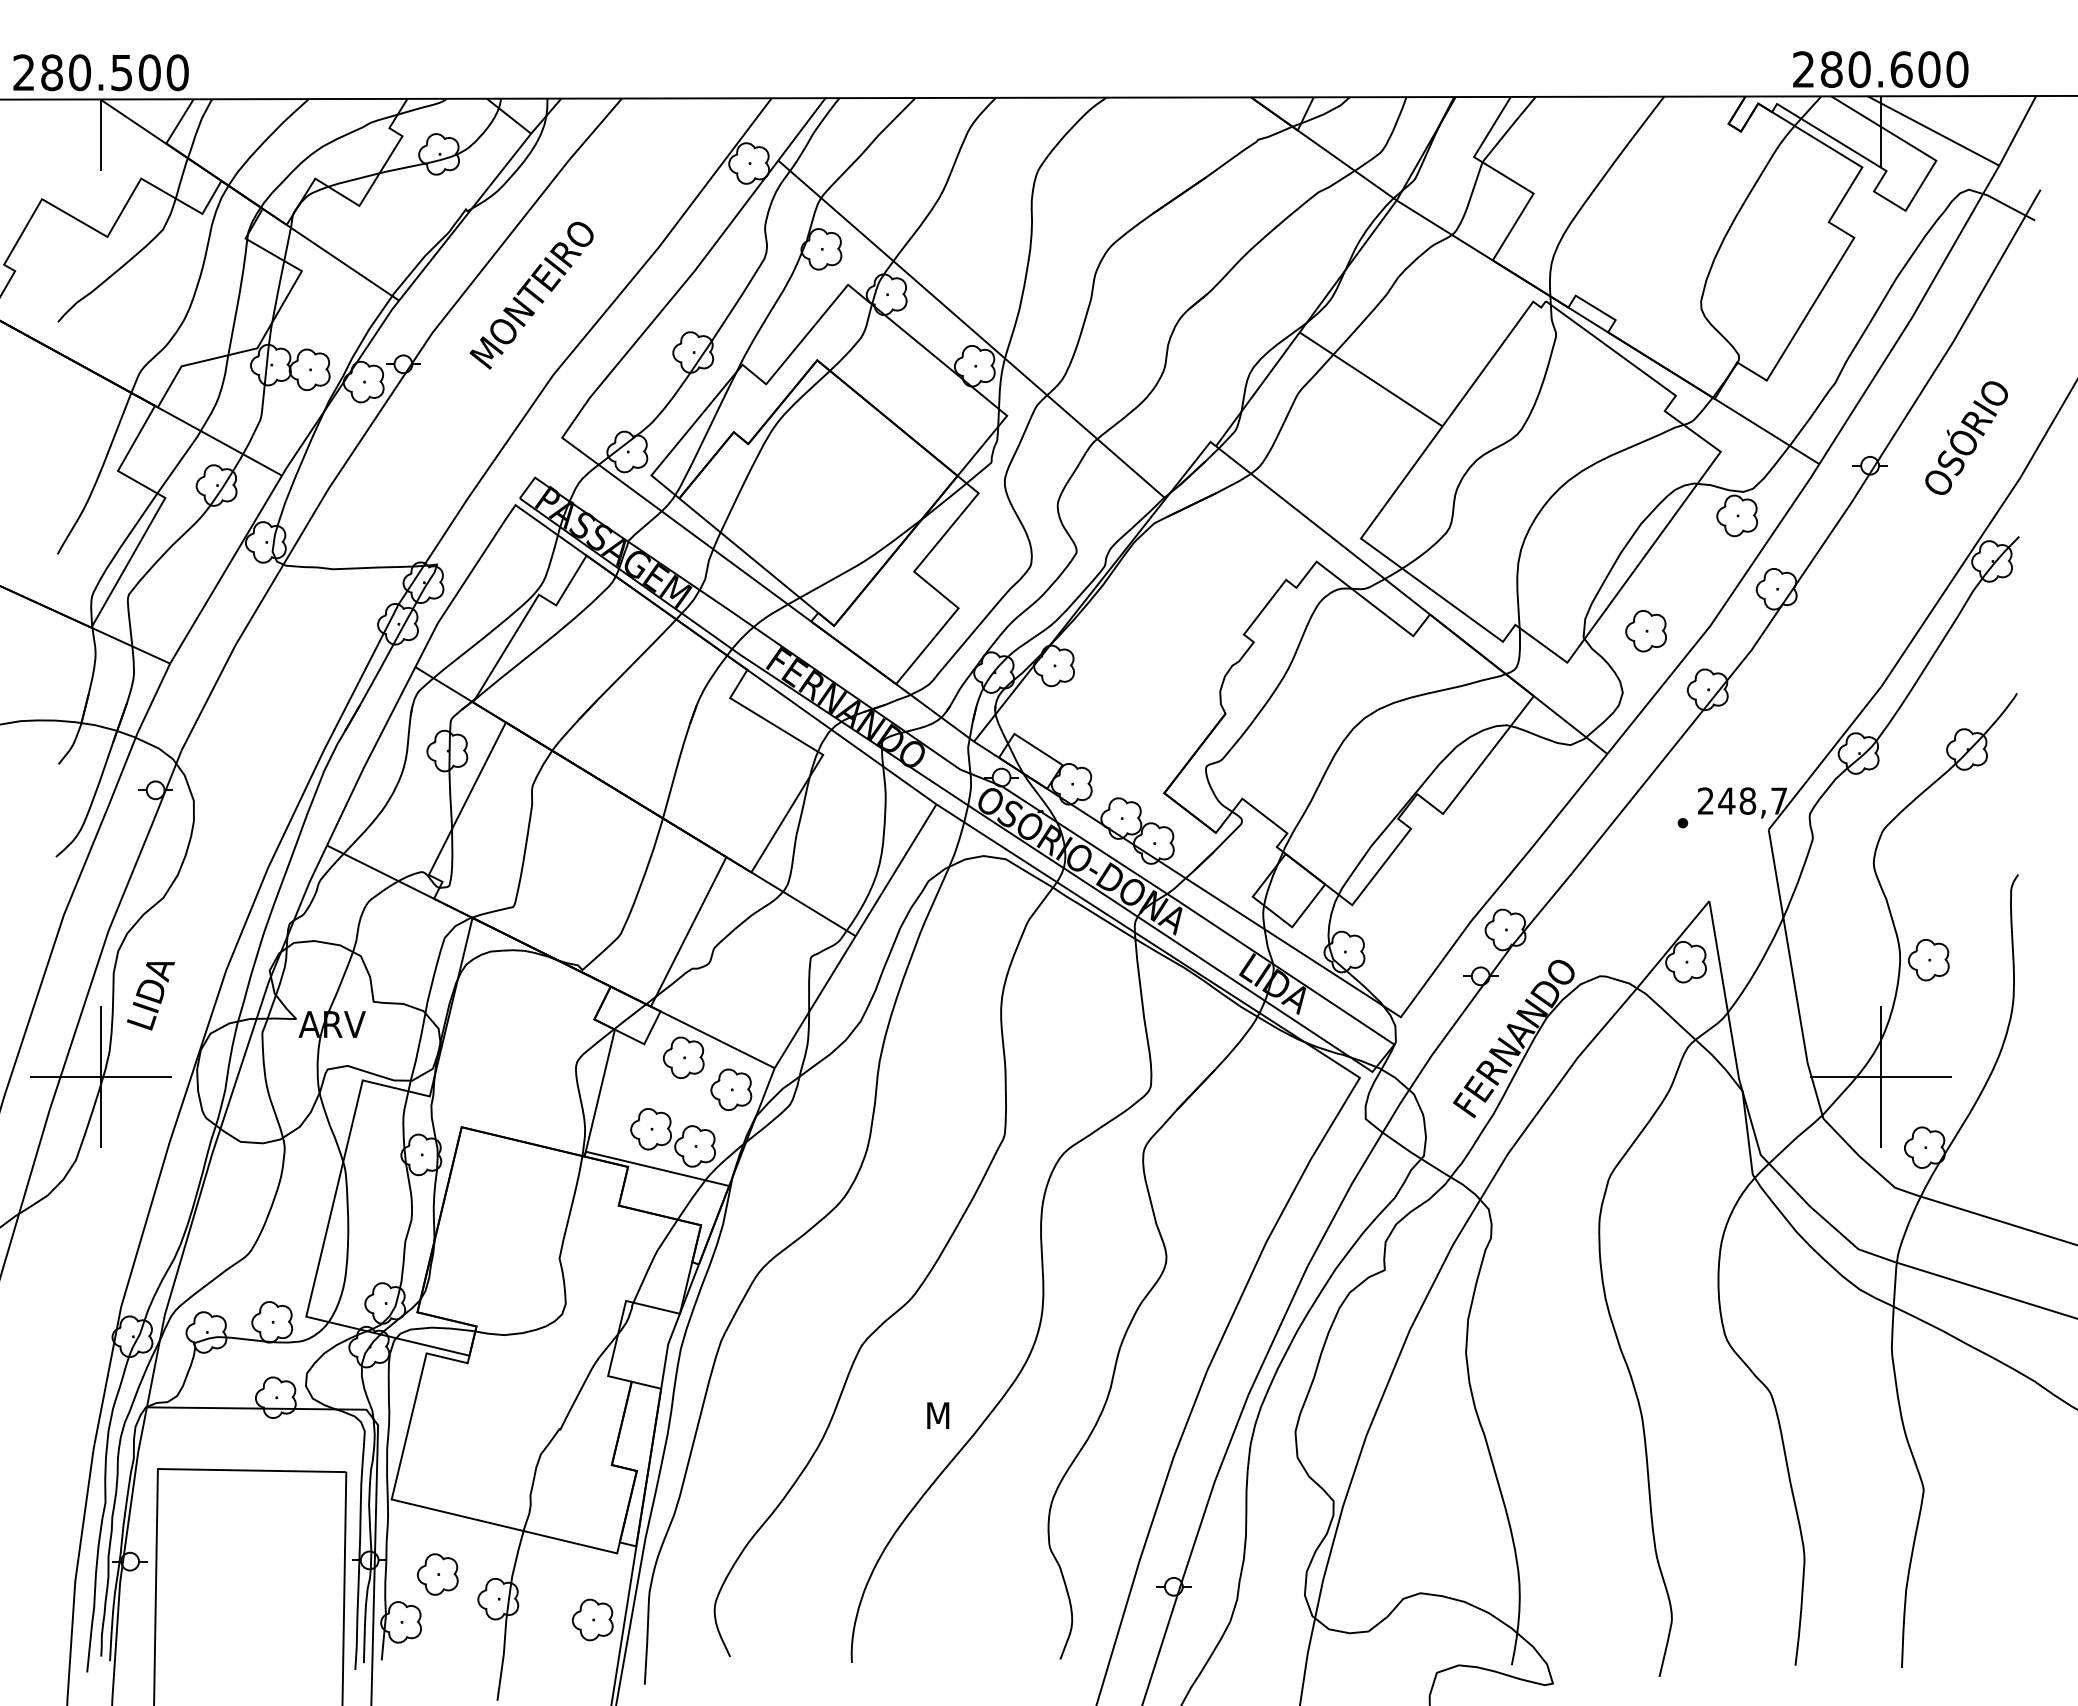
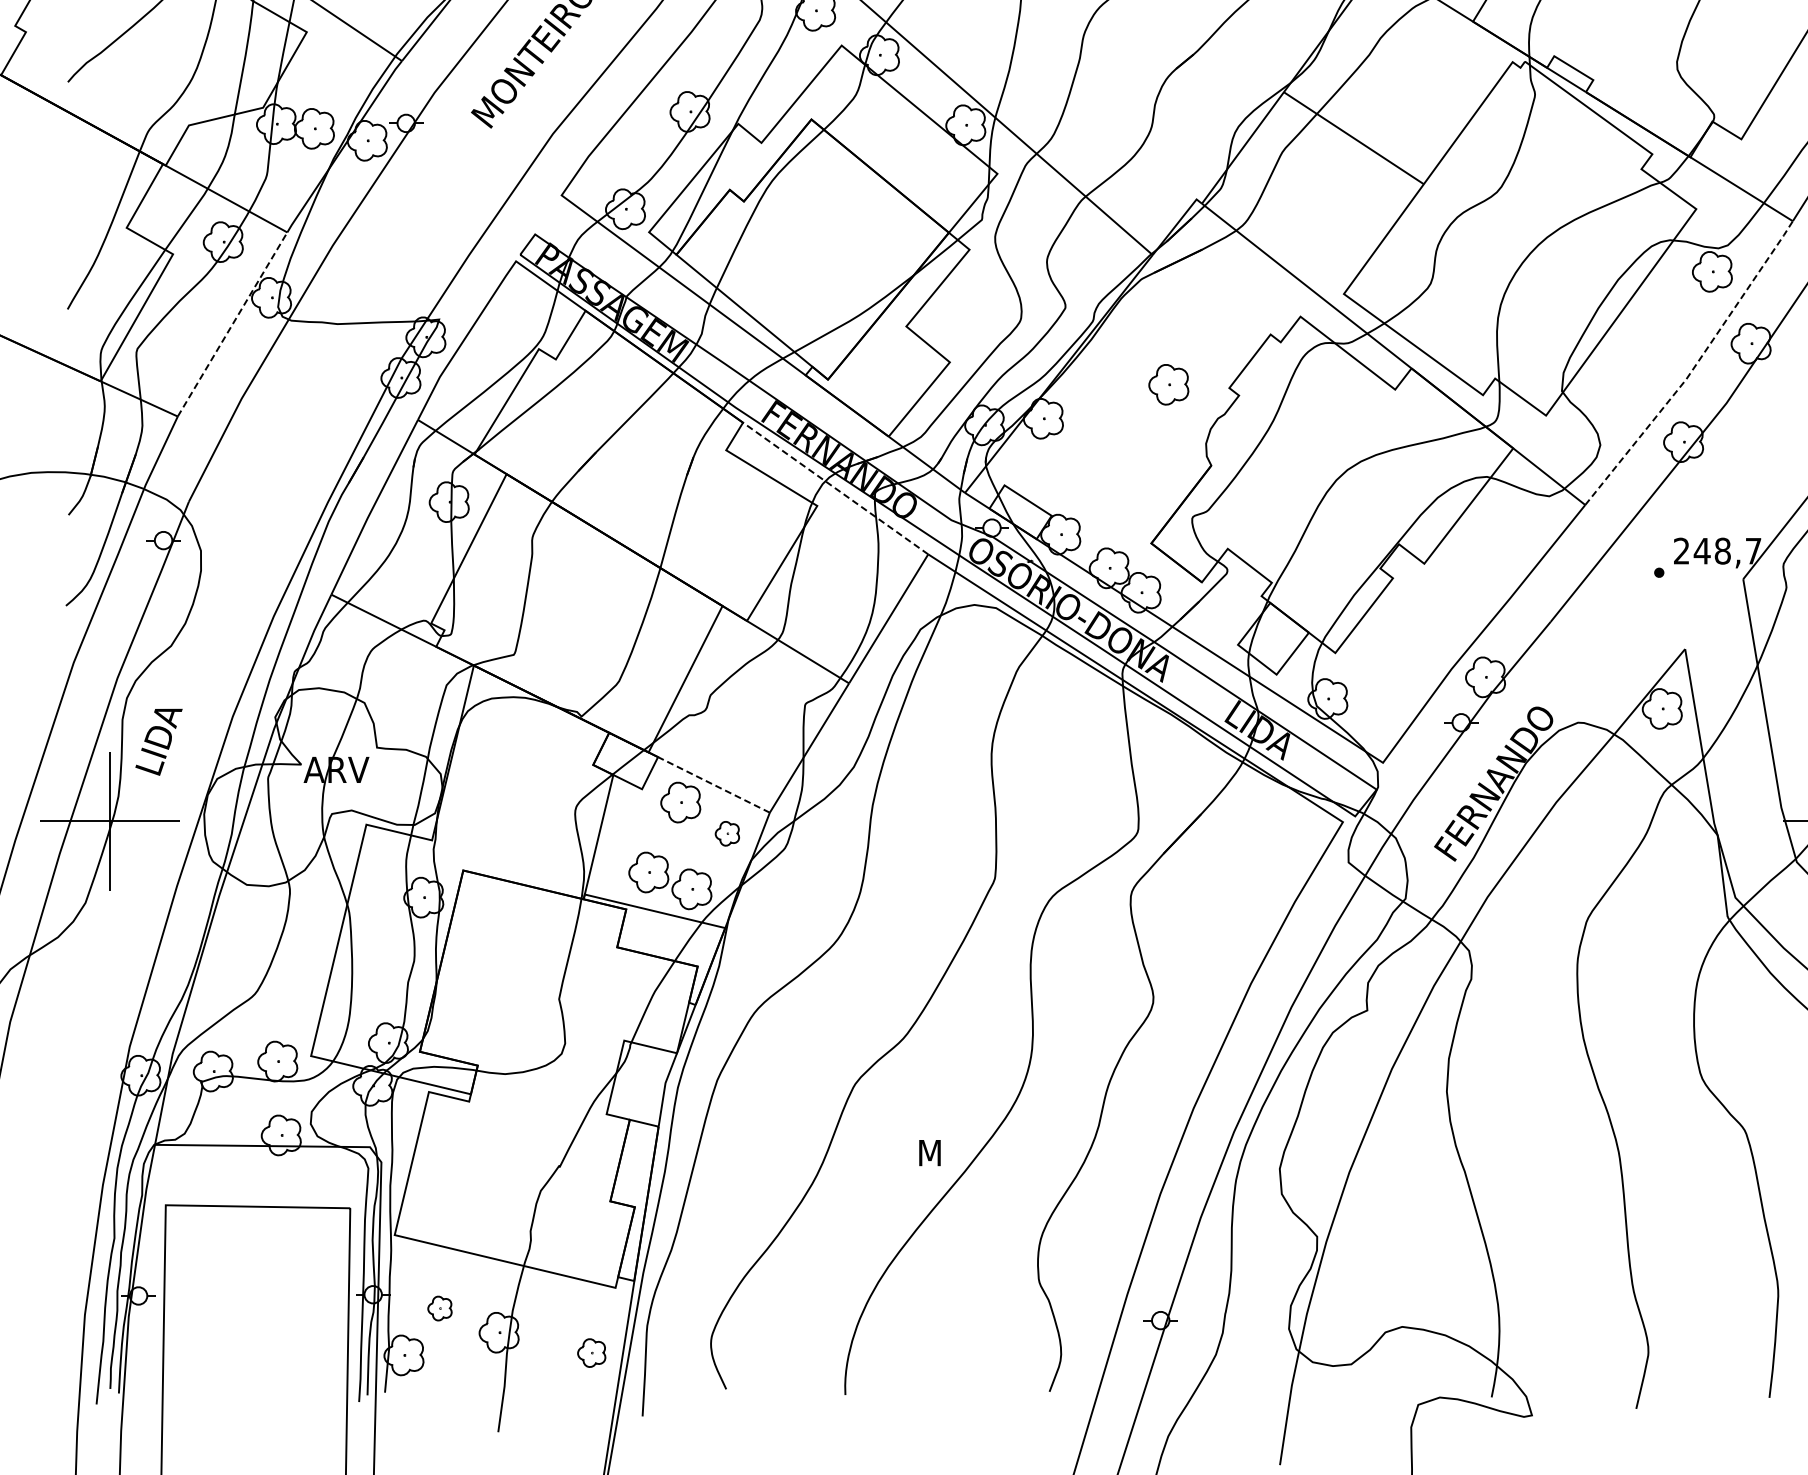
line: (226, 569) -> (232, 324), solid -> dashed
line: (1719, 612) -> (1695, 366), solid -> dashed
part: (1645, 631) -> (1168, 385), moved
line: (841, 736) -> (835, 487), solid -> dashed
line: (717, 1039) -> (713, 784), solid -> dashed
part: (731, 1089) -> (727, 833), size x0.6
part: (437, 1574) -> (439, 1308), size x0.6
part: (592, 1619) -> (591, 1352), size x0.7

